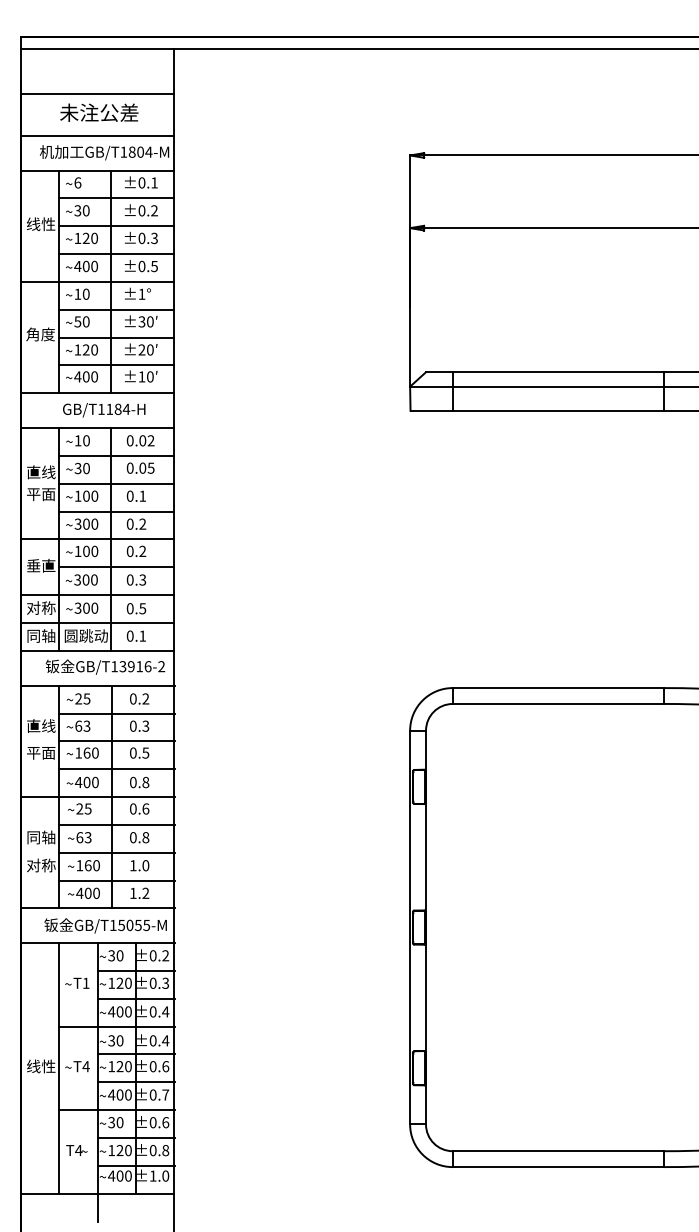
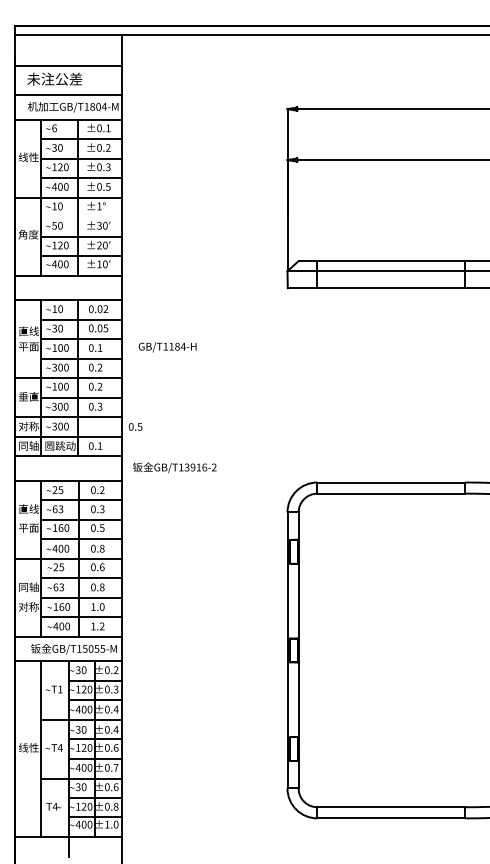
text: (99, 112) -> (55, 78), moved
line: (116, 309) -> (81, 217), removed
text: (104, 410) -> (167, 347), moved
text: (136, 608) -> (135, 426), moved
text: (105, 666) -> (174, 467), moved

